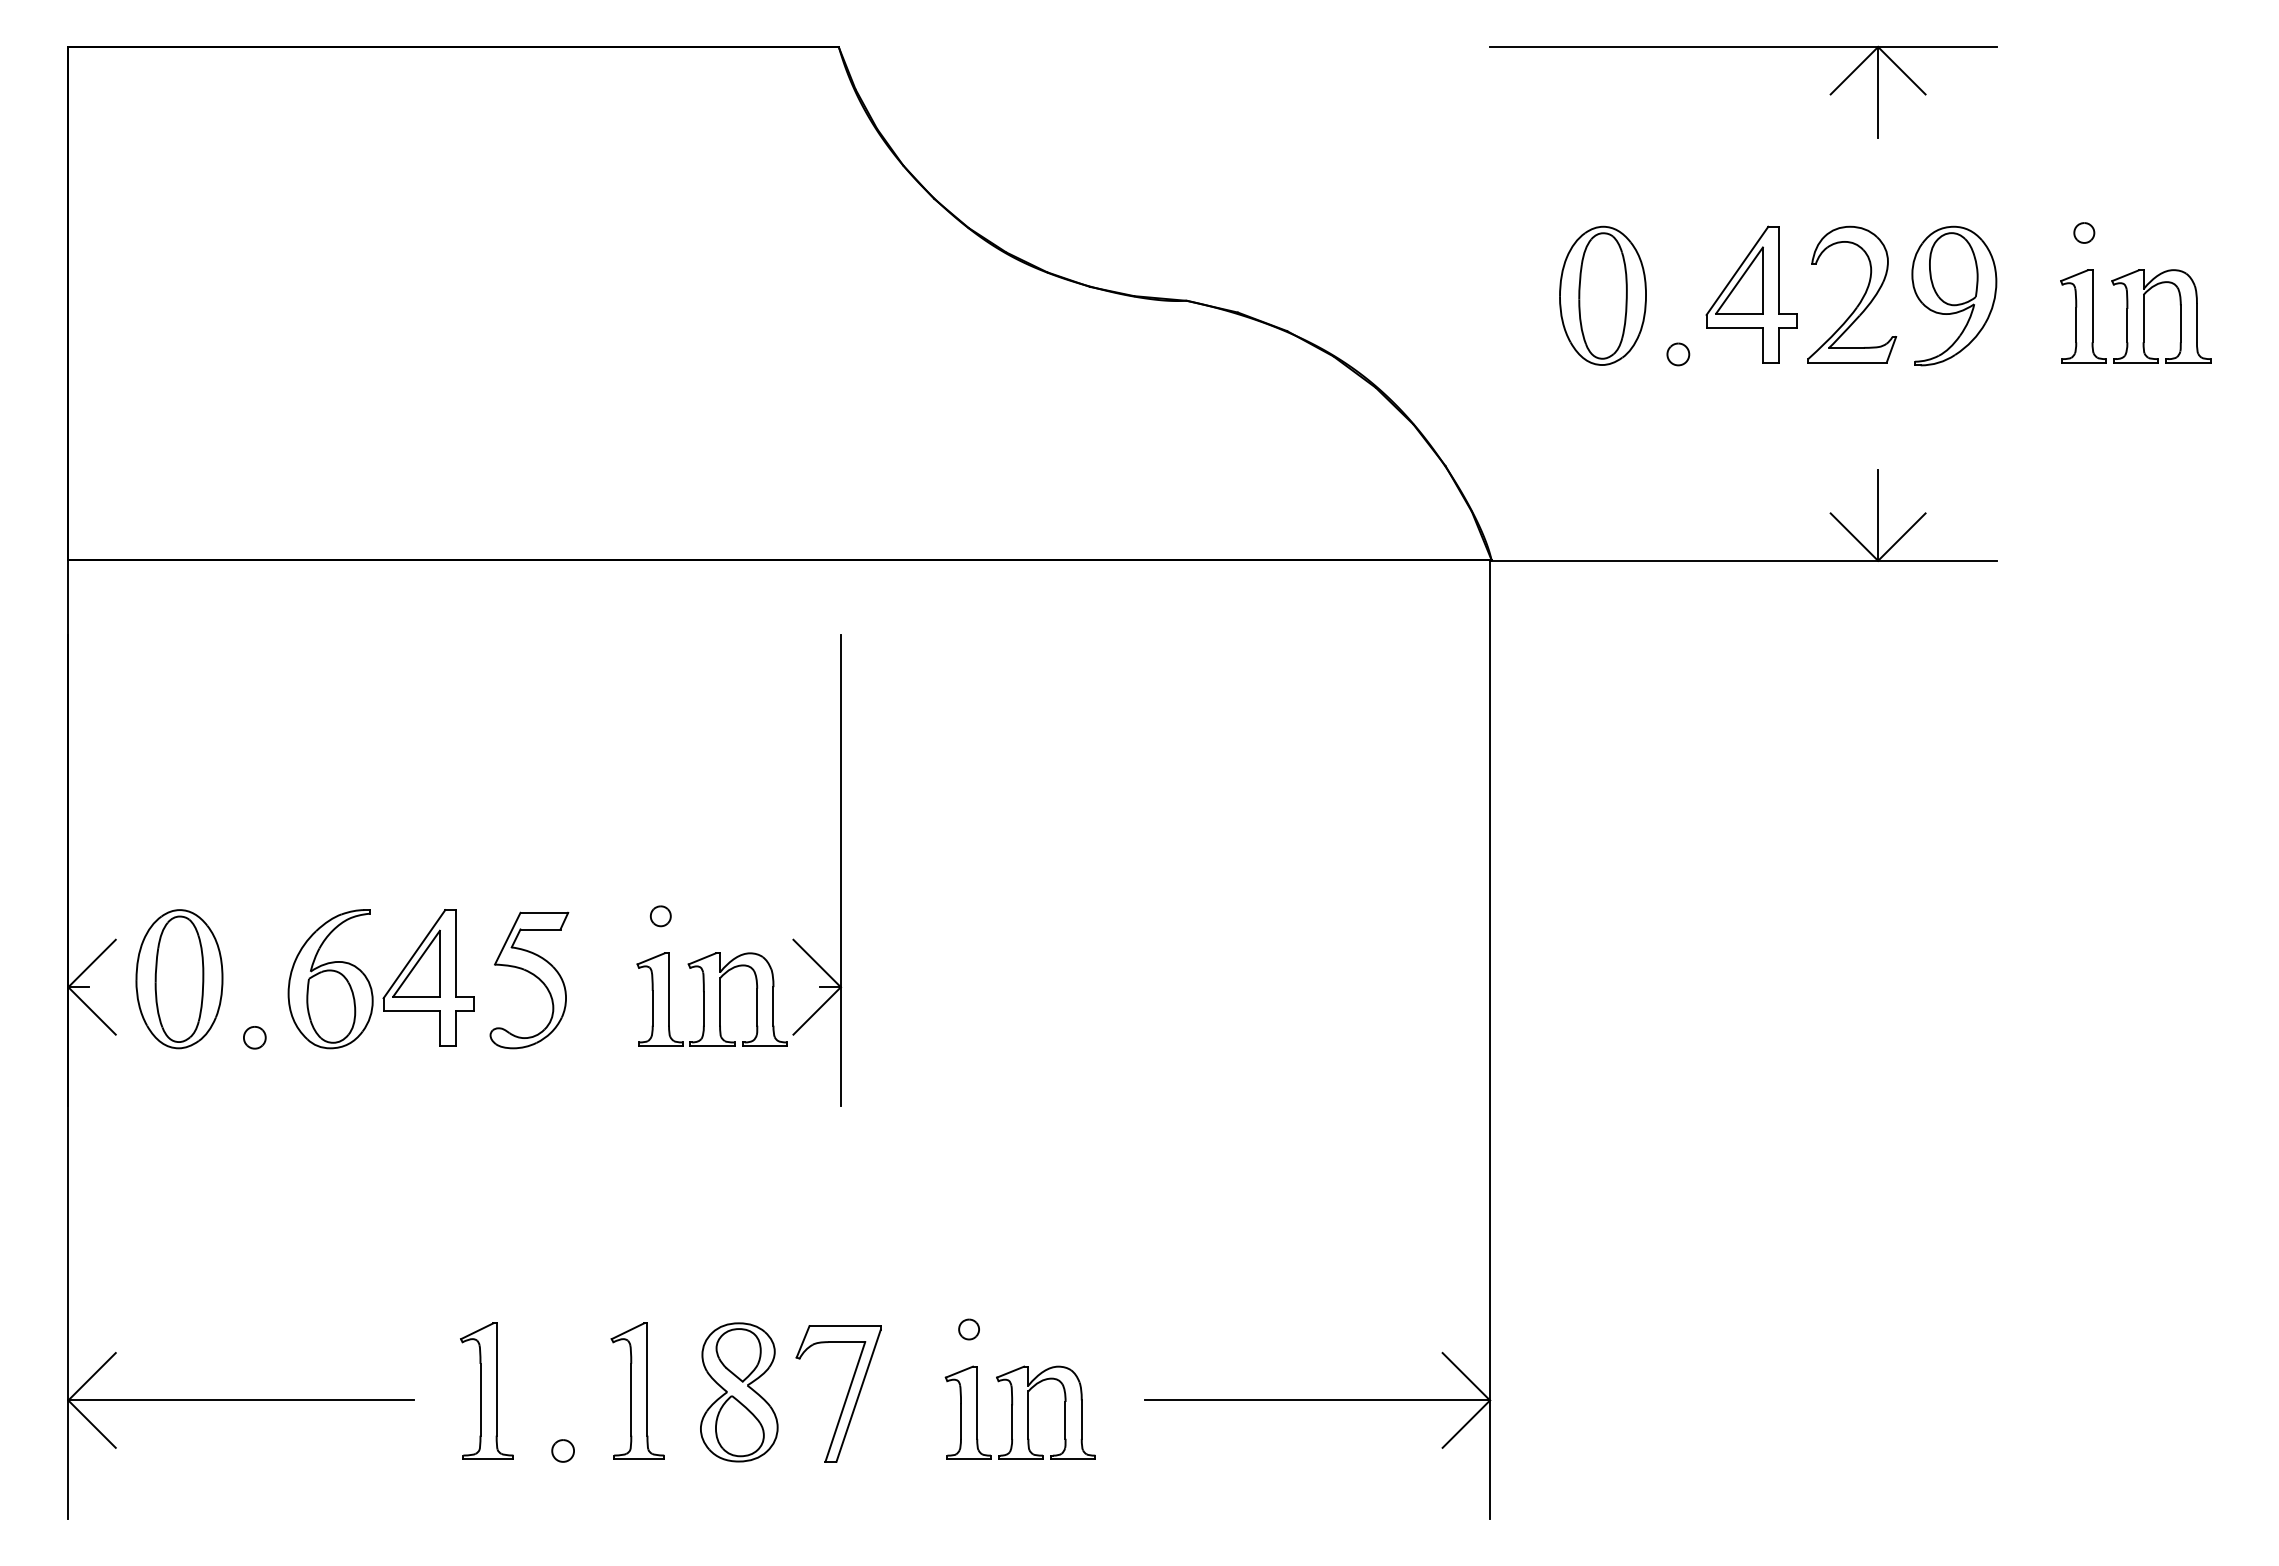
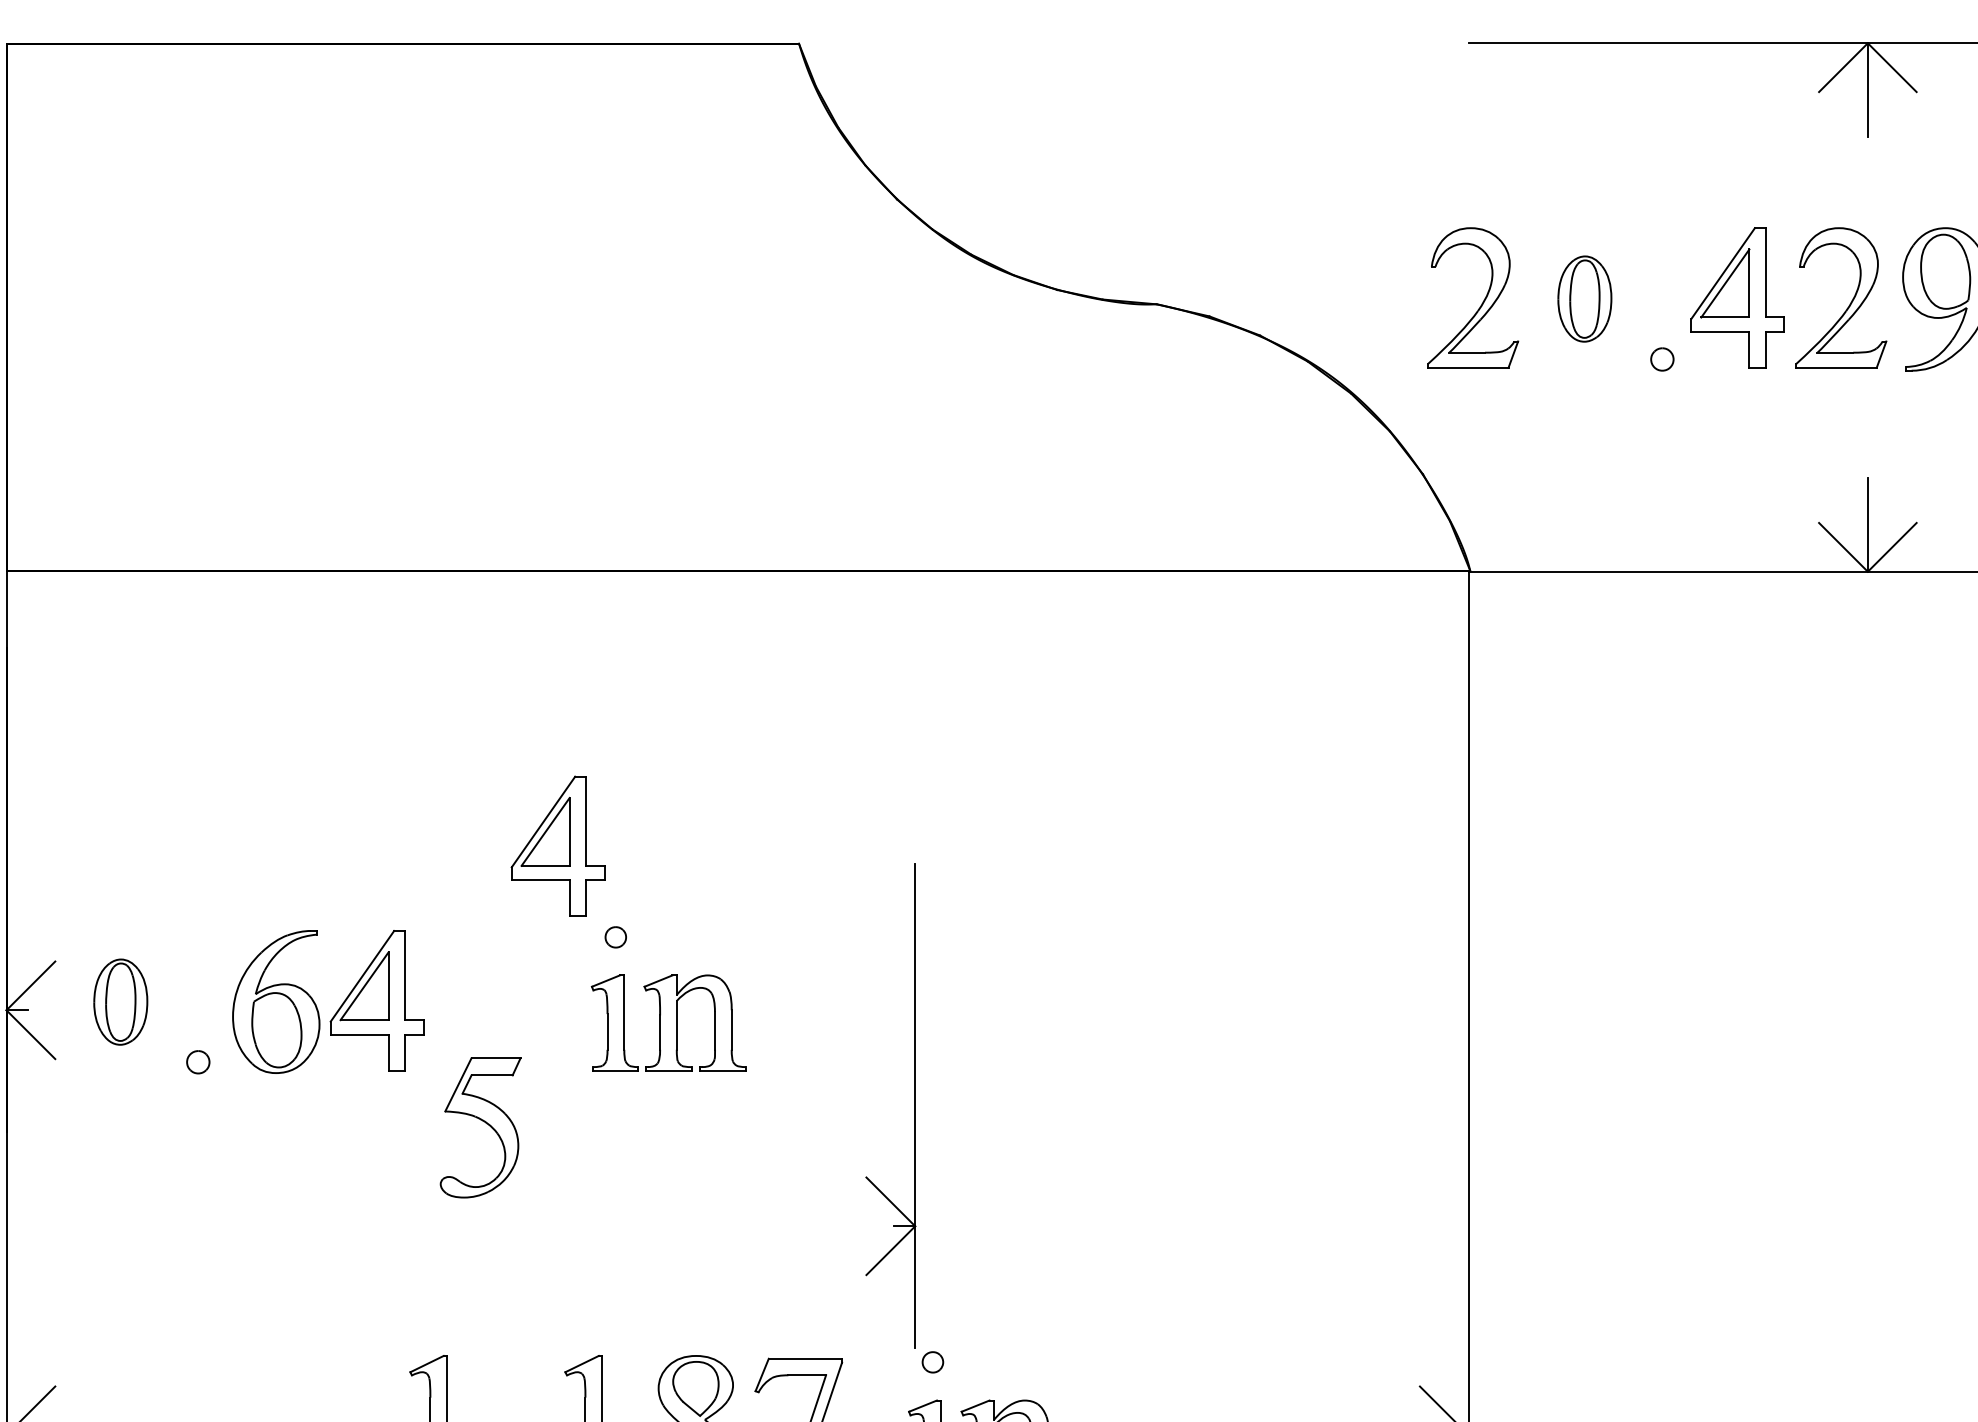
part: (1602, 295) -> (1584, 298), size x0.6
part: (1503, 298) -> (1482, 301), added
part: (604, 827) -> (557, 846), added
part: (840, 870) -> (914, 1106), moved
part: (531, 974) -> (482, 1121), moved
part: (179, 979) -> (120, 1002), size x0.6

